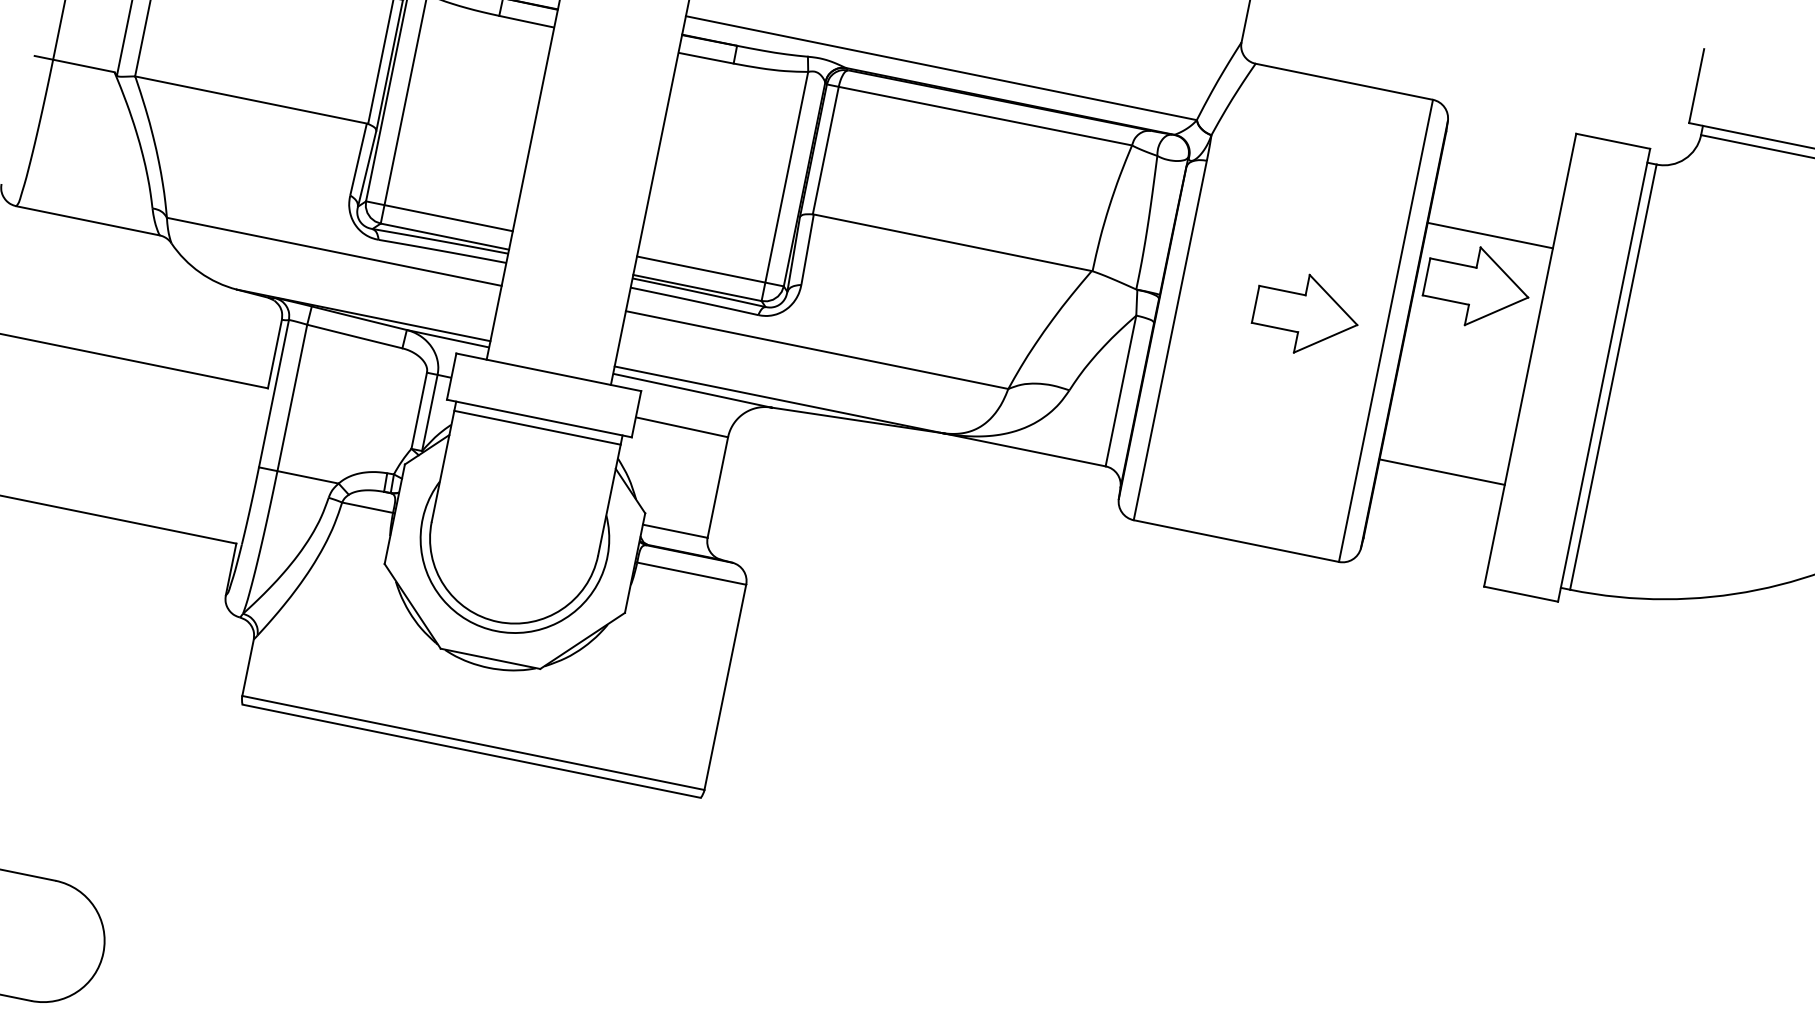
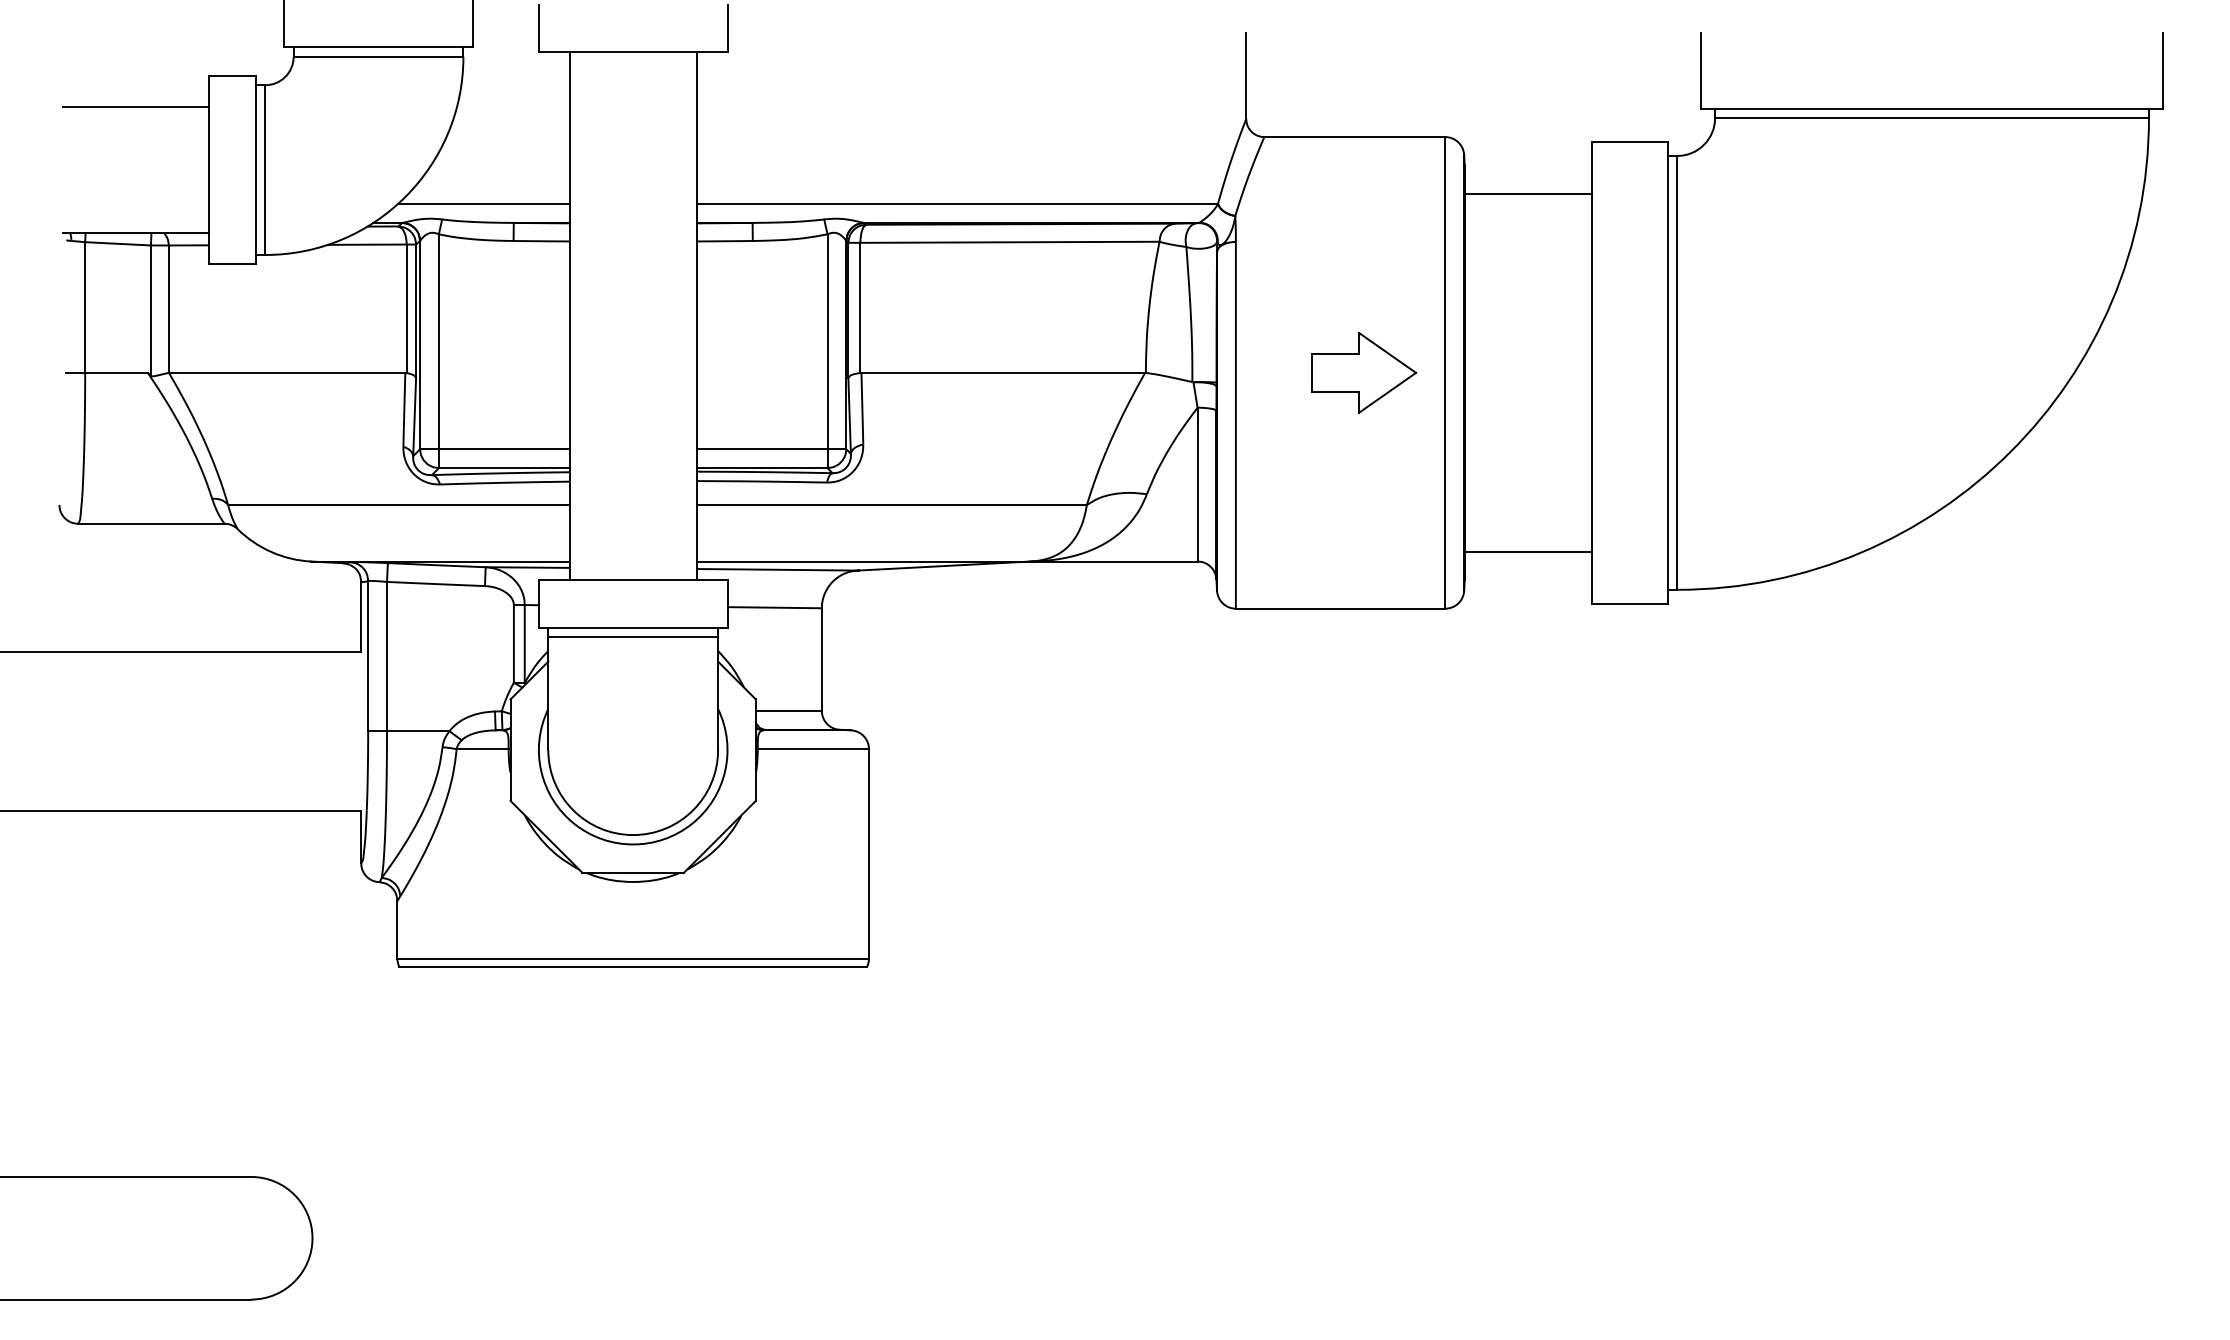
line: (1490, 235) -> (1528, 193), moved
part: (1477, 286) -> (1526, 311), removed
line: (1442, 472) -> (1528, 552), moved

